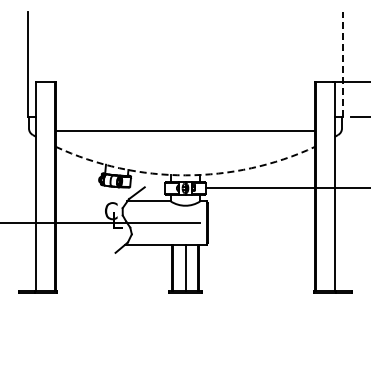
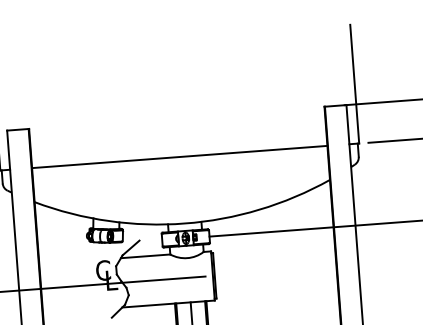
line: (343, 64) -> (355, 83), dashed -> solid
line: (185, 130) -> (179, 156), moved
arc: (185, 175) -> (184, 223), dashed -> solid

